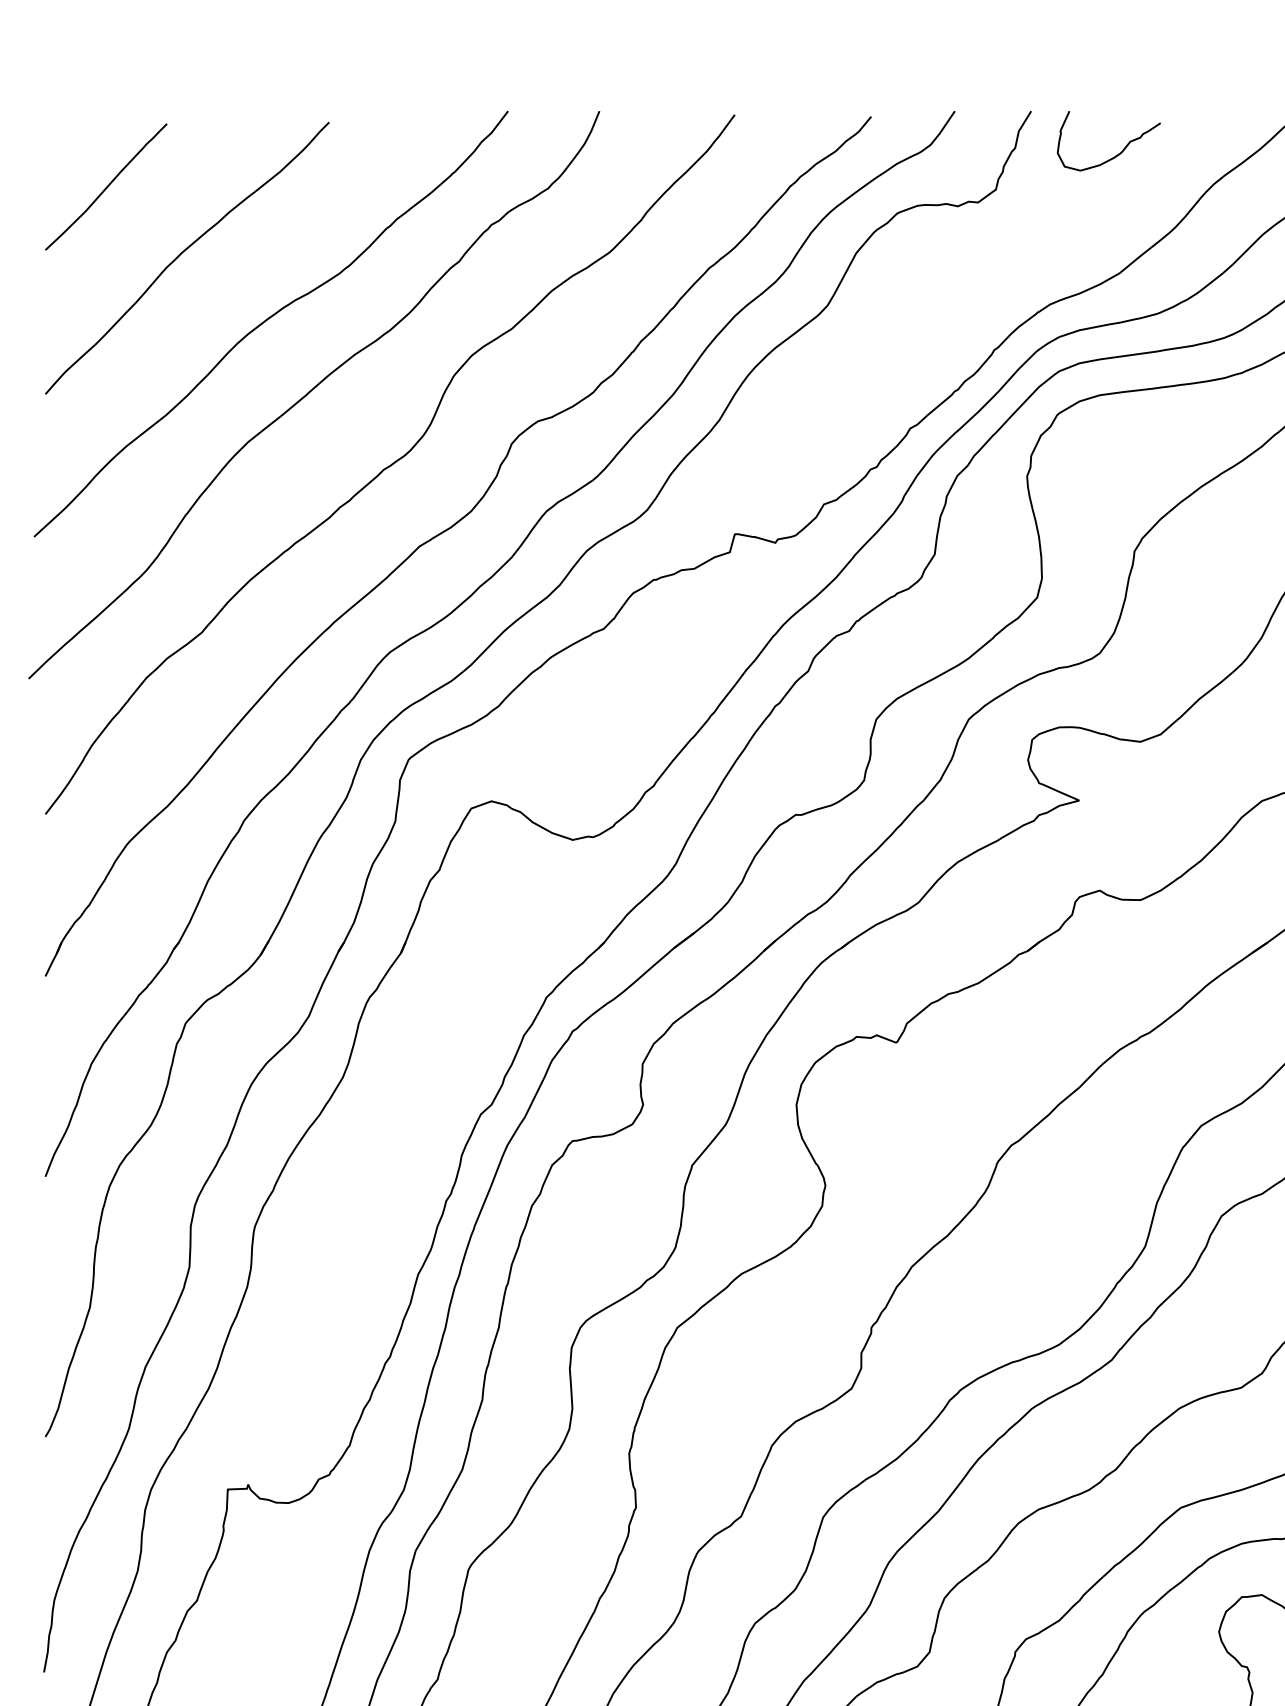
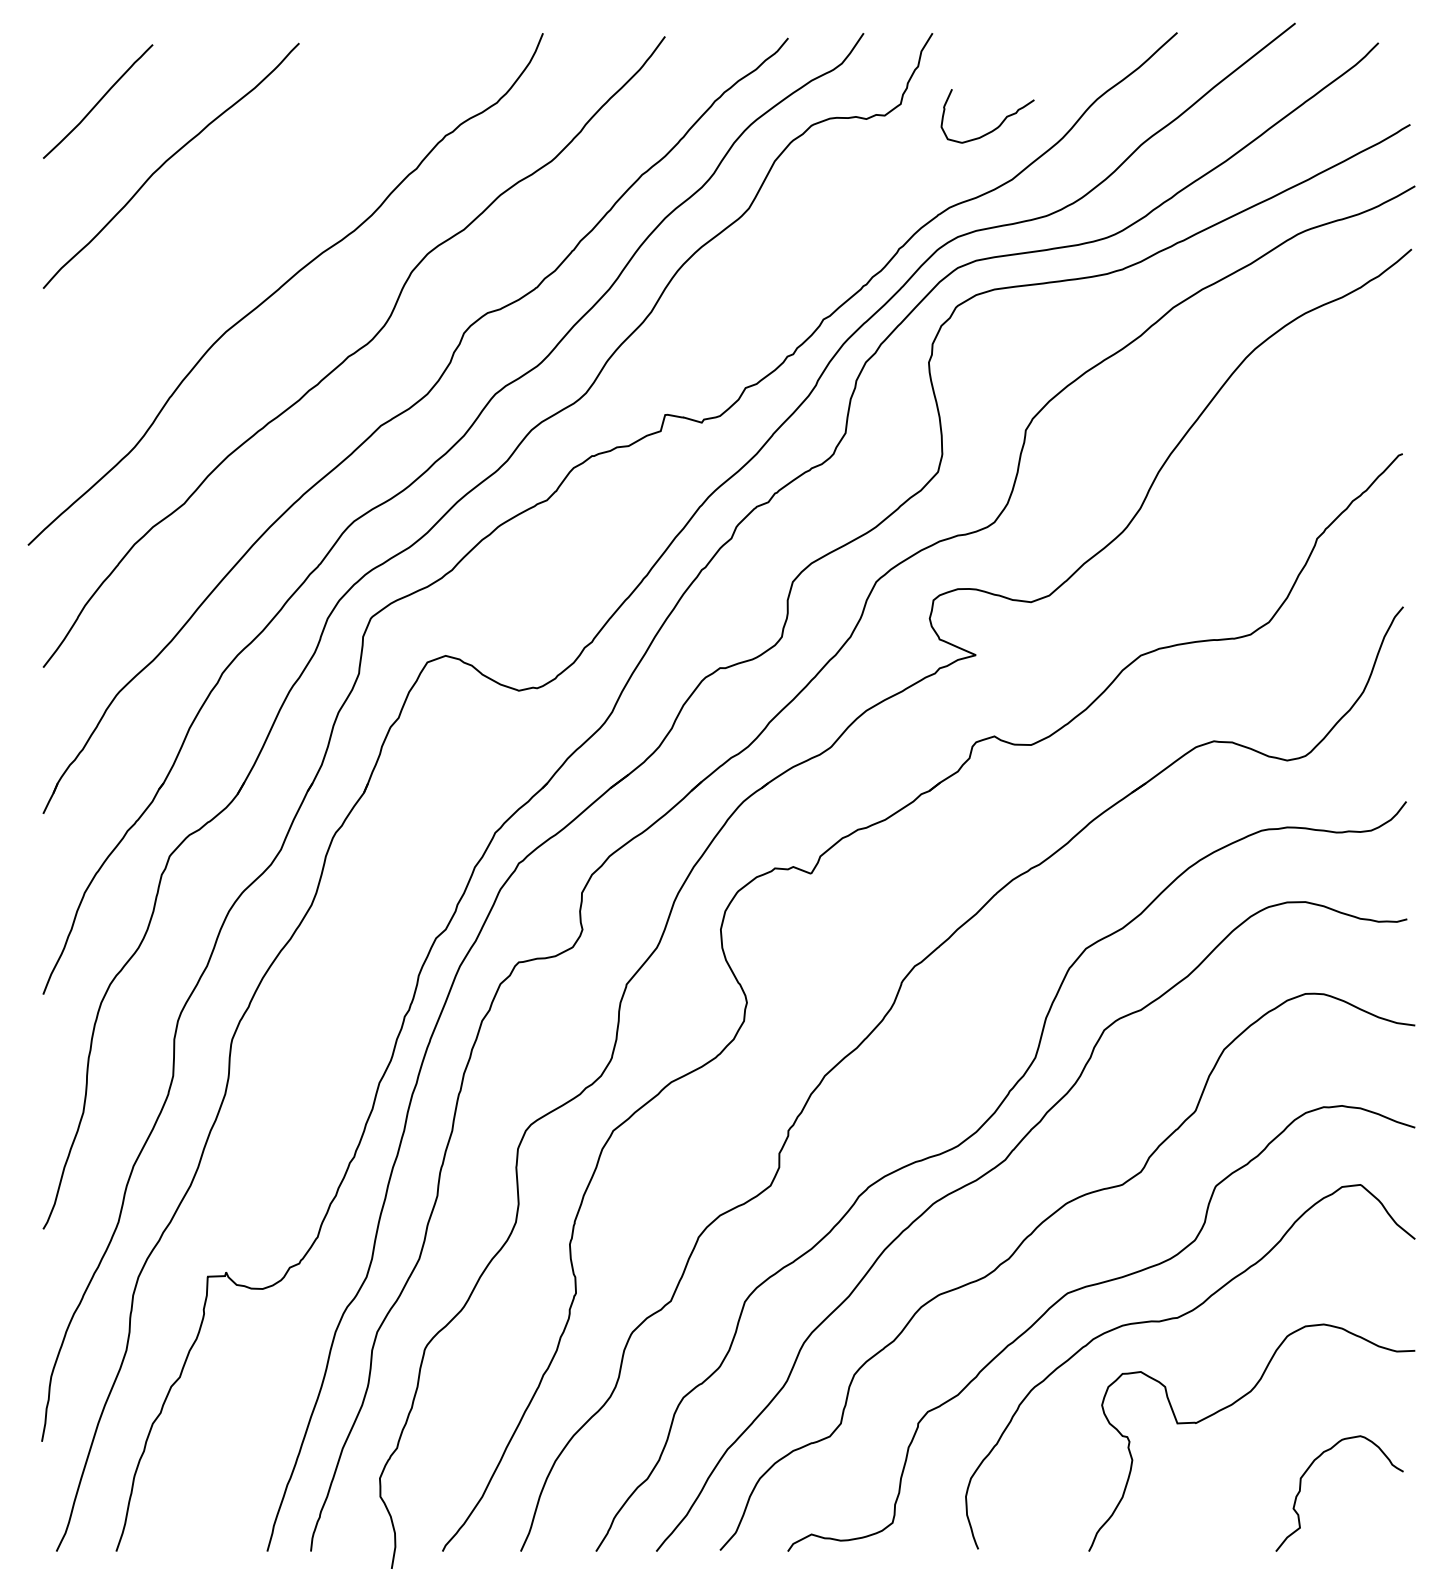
curve: (1116, 154) -> (994, 128), moved
curve: (267, 320) -> (243, 222), removed

